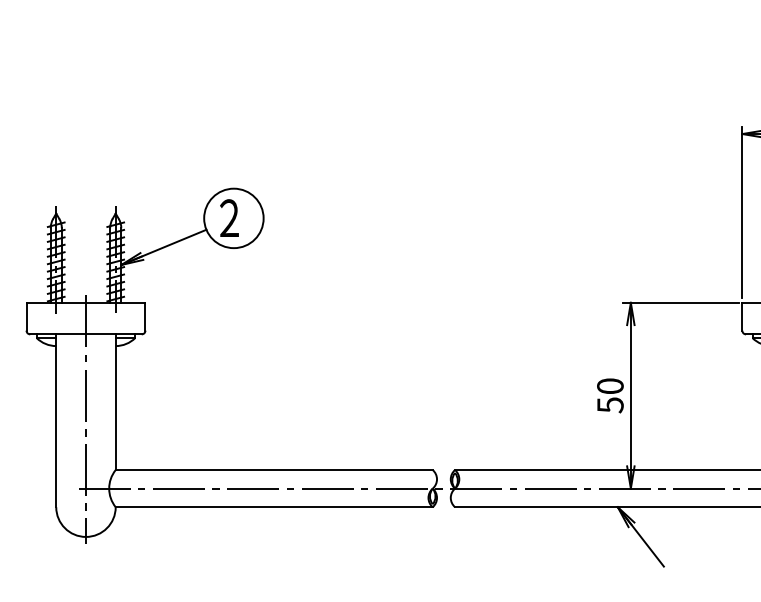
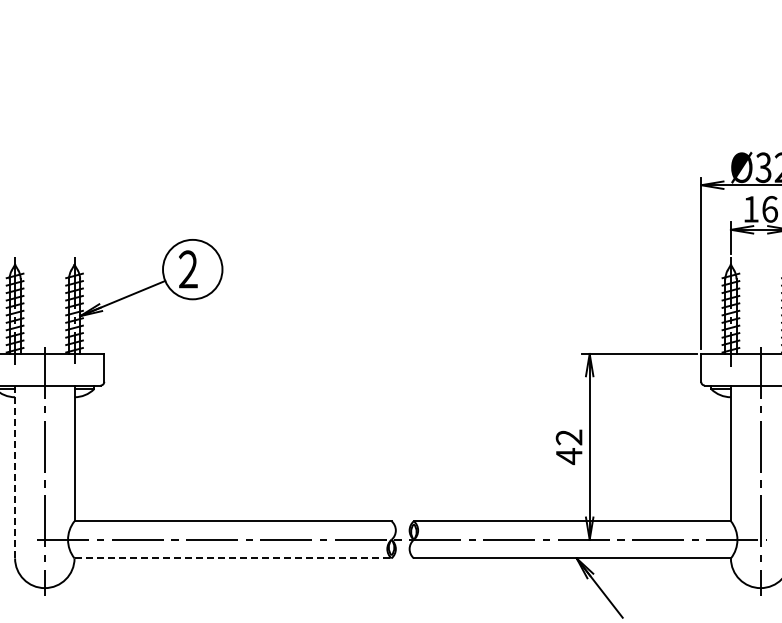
text: (609, 396) -> (568, 447), 50 -> 42
line: (56, 421) -> (15, 472), solid -> dashed
line: (274, 507) -> (233, 558), solid -> dashed

